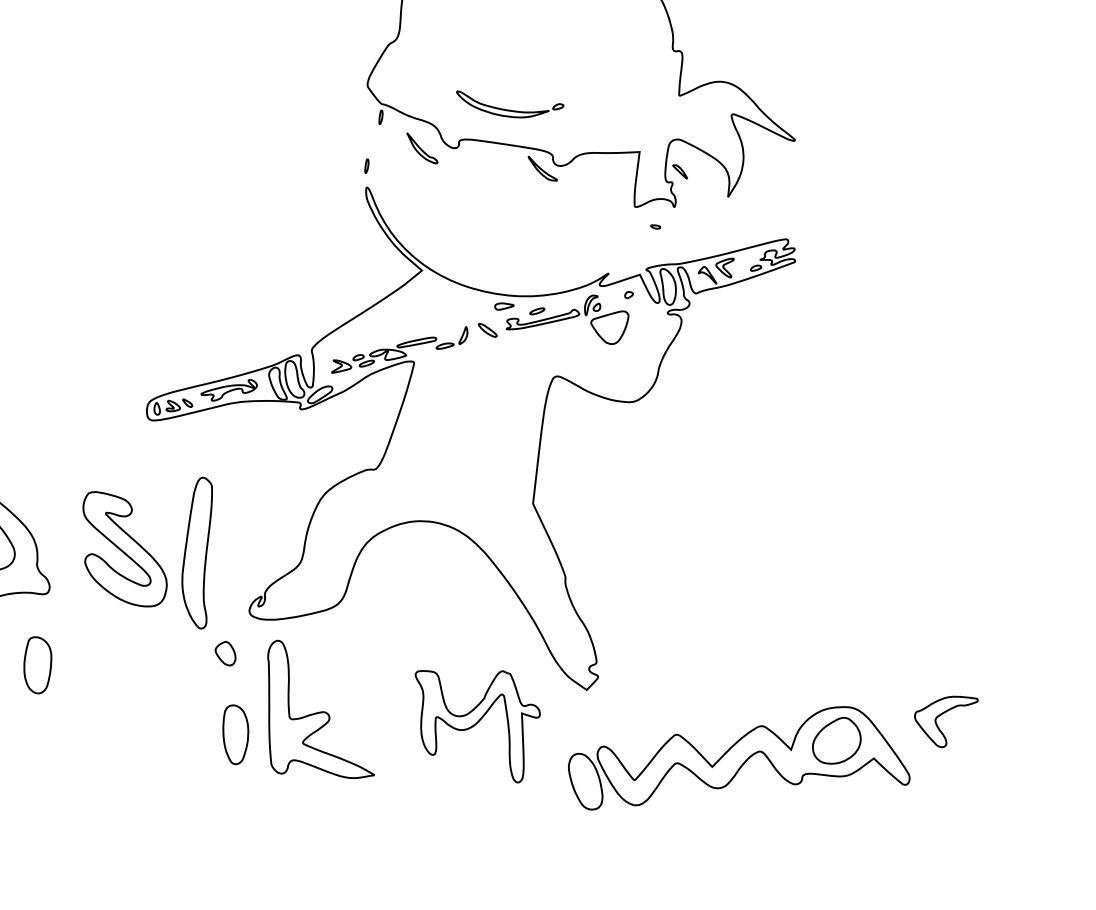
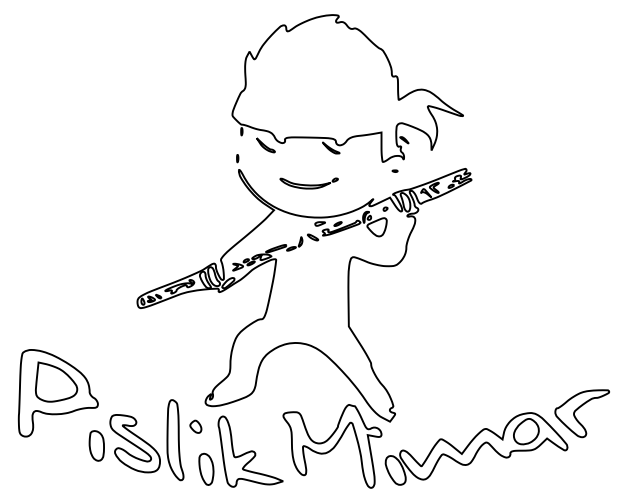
part: (507, 106) -> (308, 183), moved
part: (146, 546) -> (146, 440), moved
part: (943, 720) -> (581, 413), size x1.67
part: (474, 722) -> (332, 446), size x1.43

